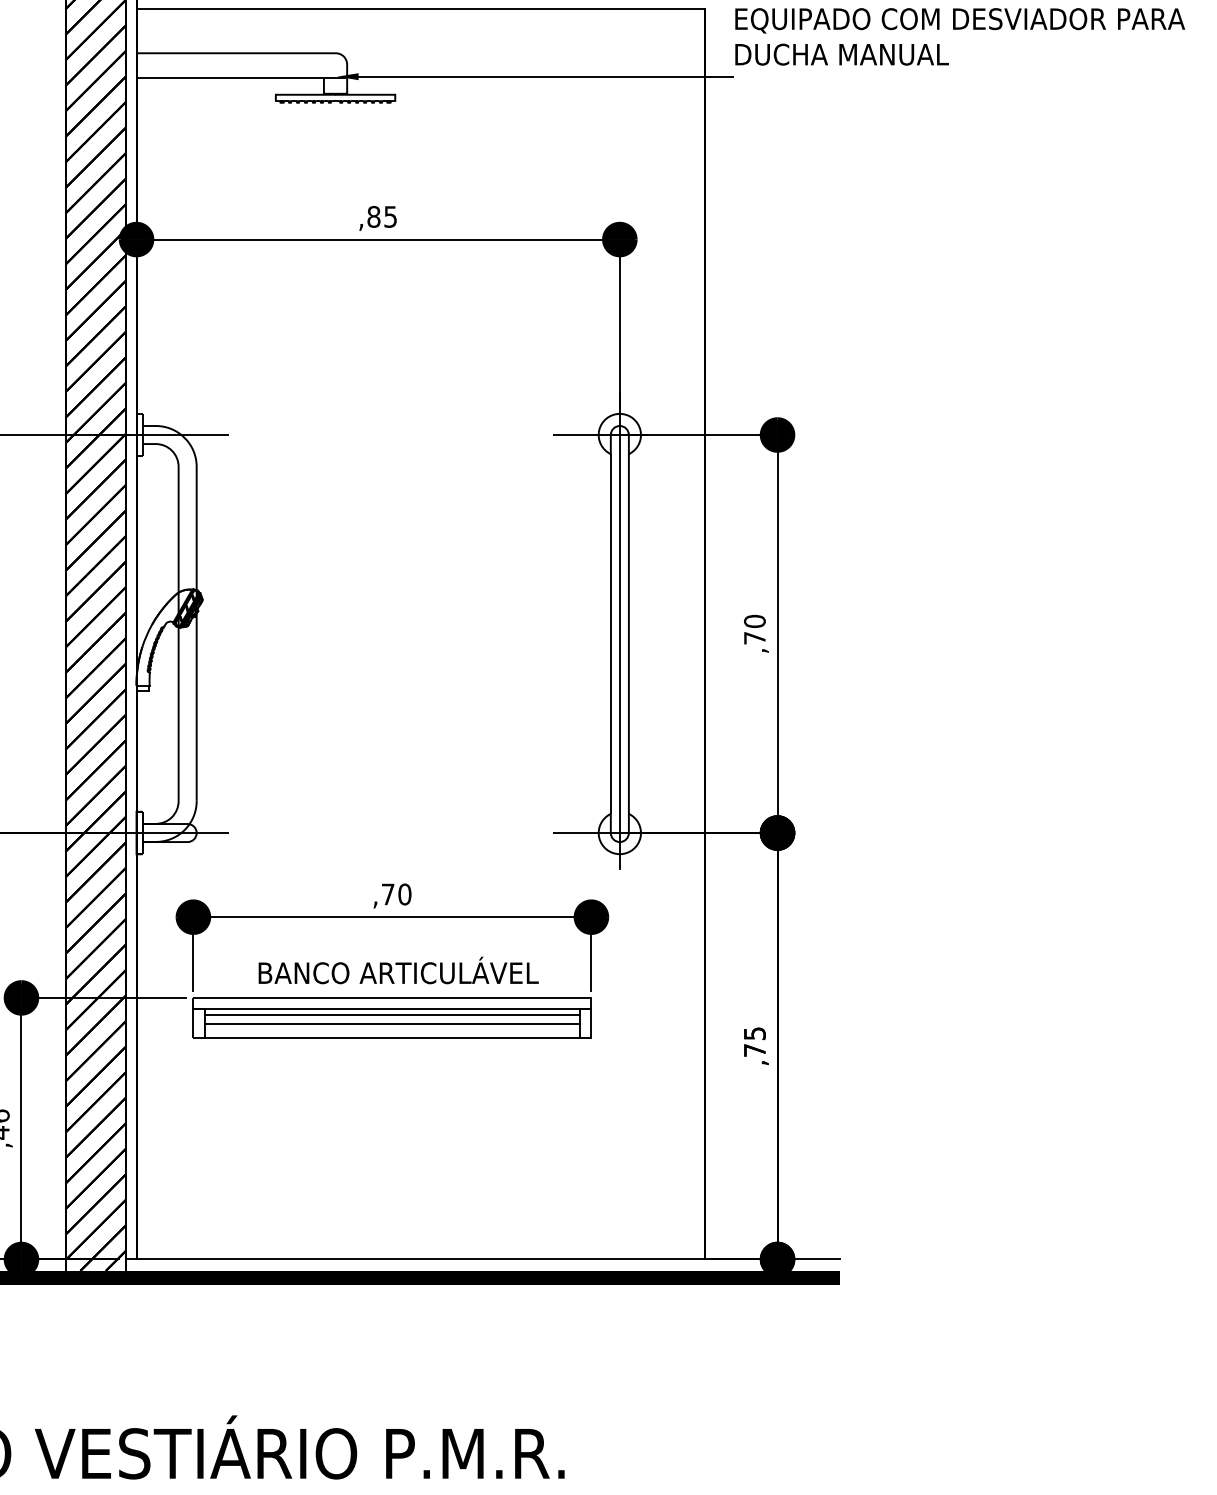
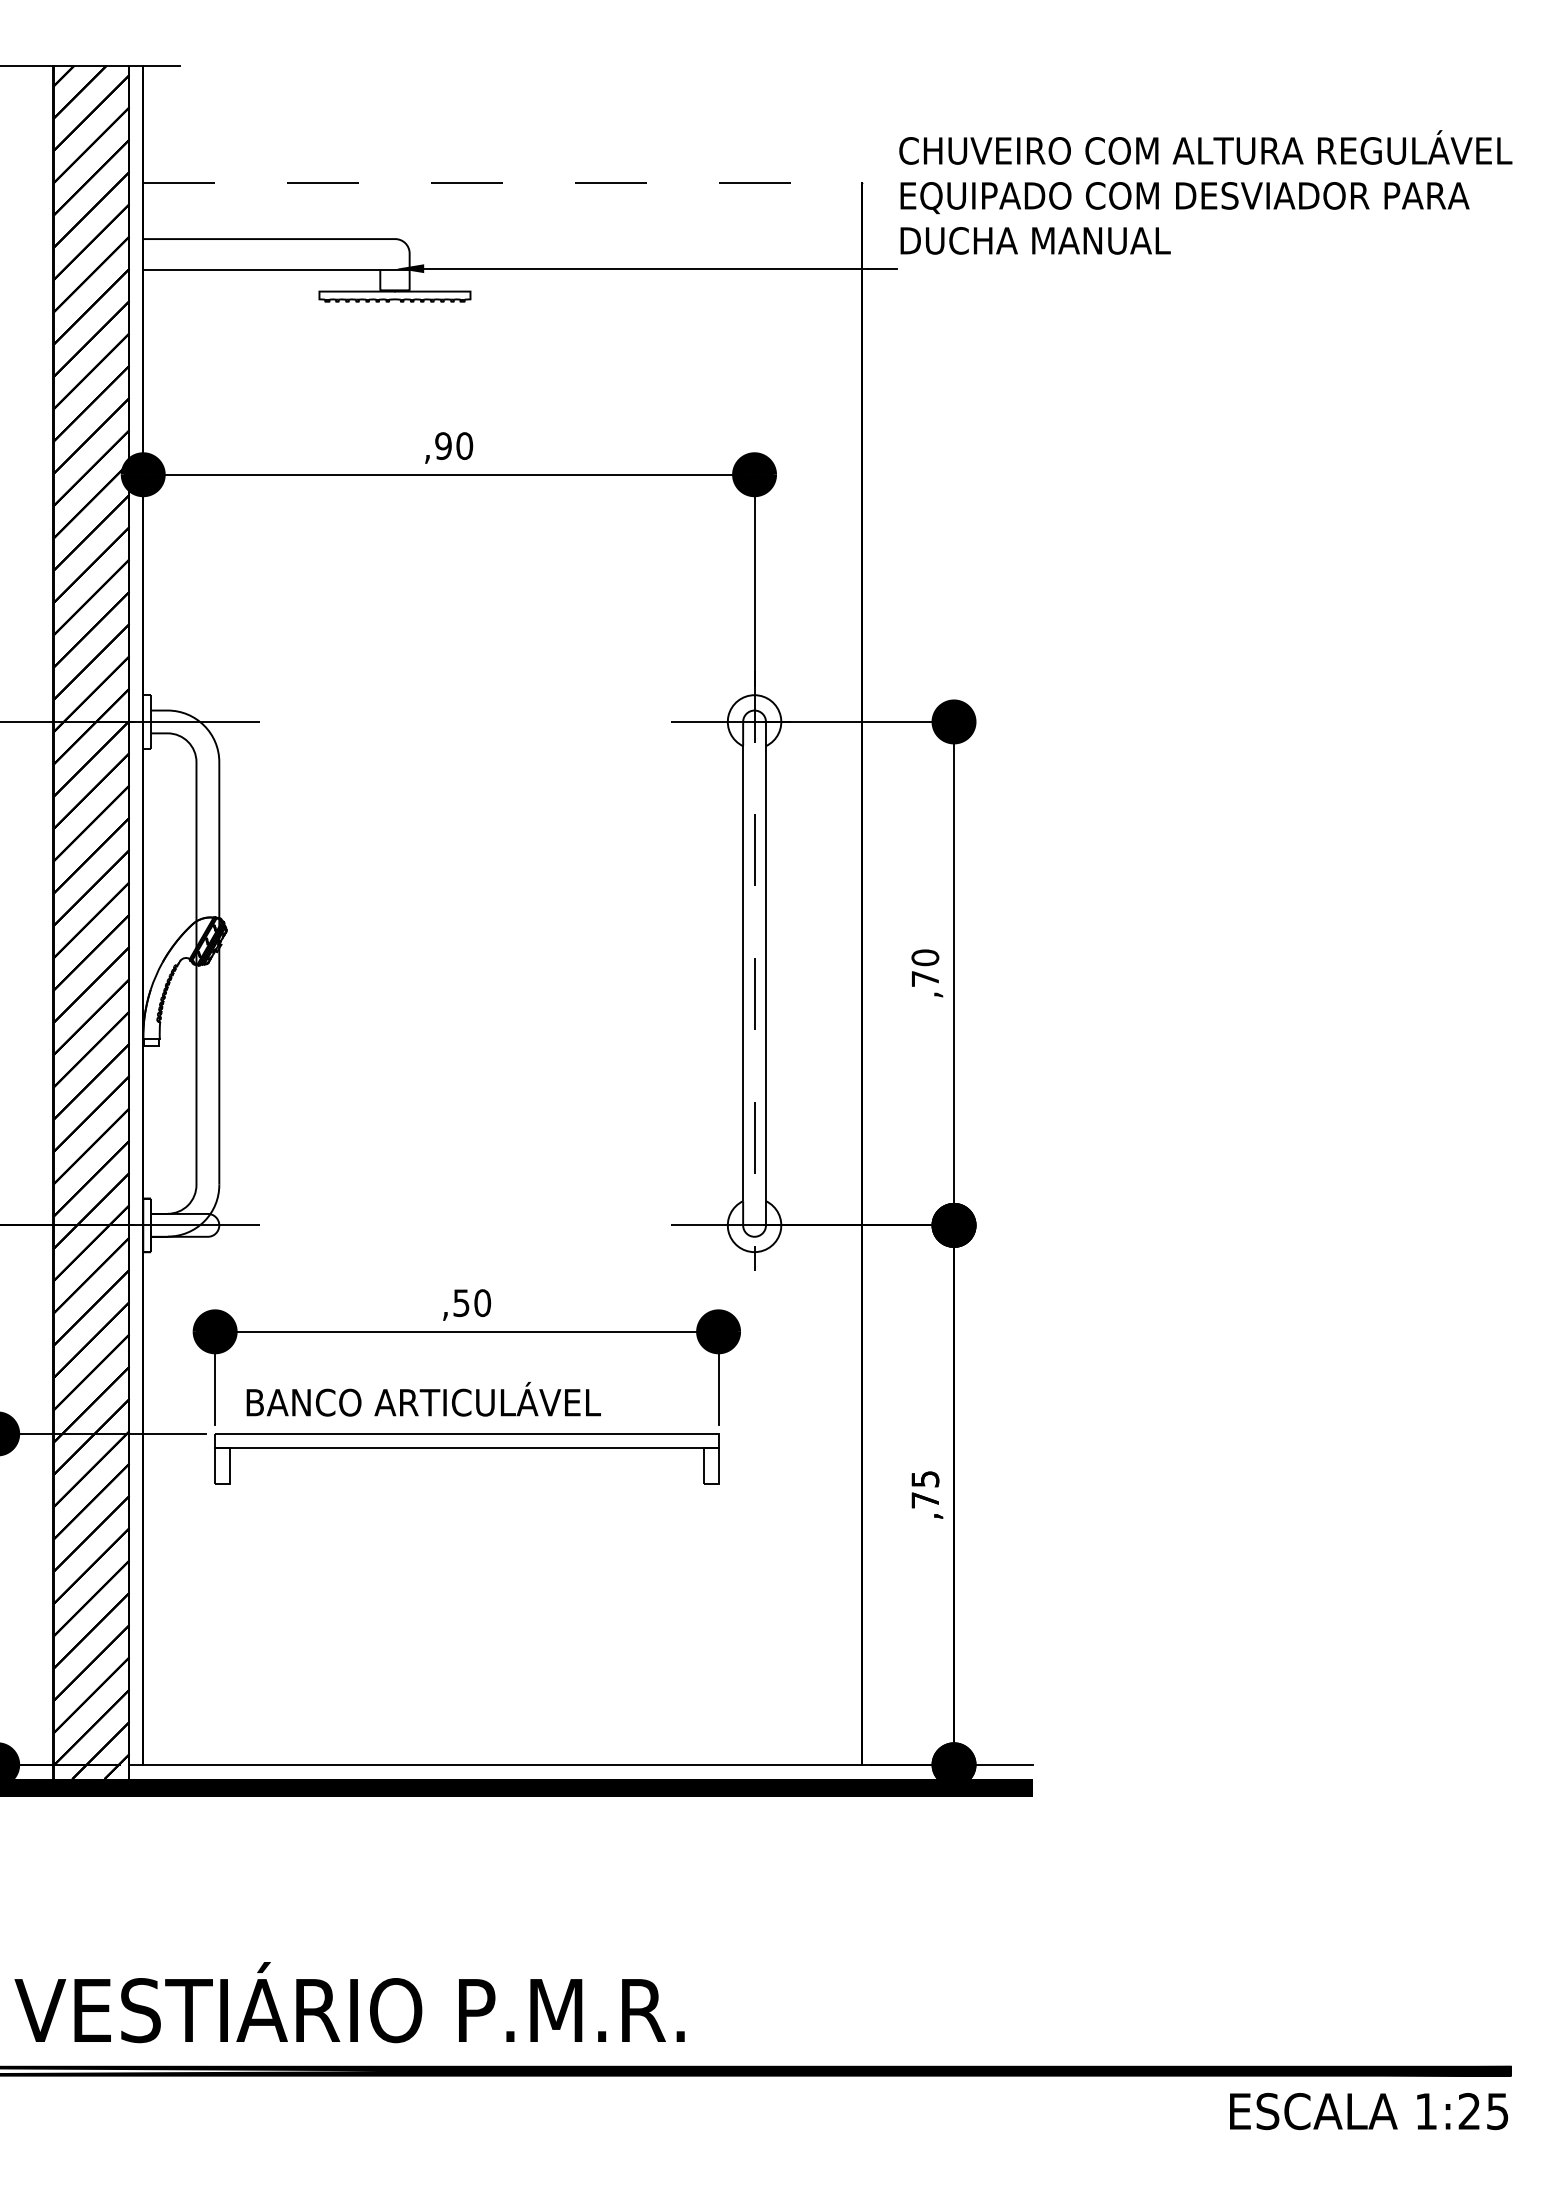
line: (420, 8) -> (502, 182), solid -> dashed
text: (382, 216) -> (454, 445), ,85 -> ,90
line: (619, 631) -> (754, 970), solid -> dashed
text: (388, 894) -> (461, 1303), ,70 -> ,50
text: (398, 970) -> (423, 1399), moved
line: (392, 1014) -> (466, 1455), removed
line: (392, 1023) -> (466, 1466), removed
line: (392, 1037) -> (466, 1484), removed

